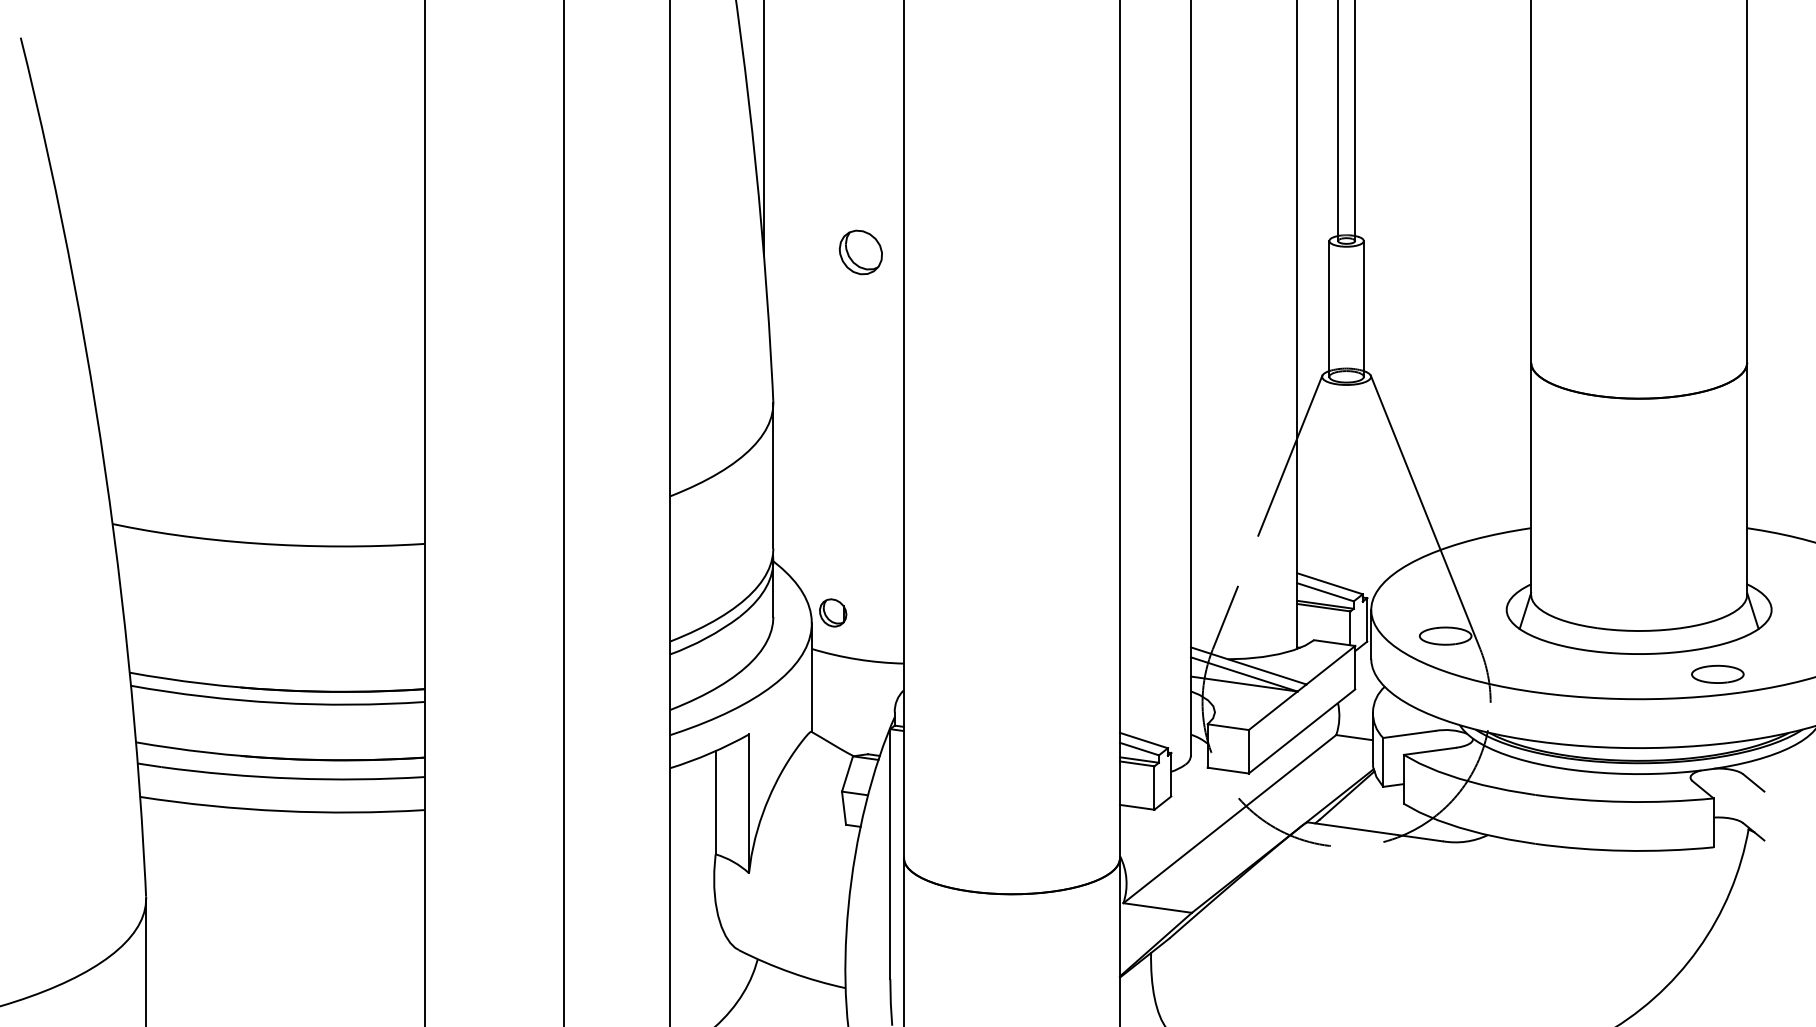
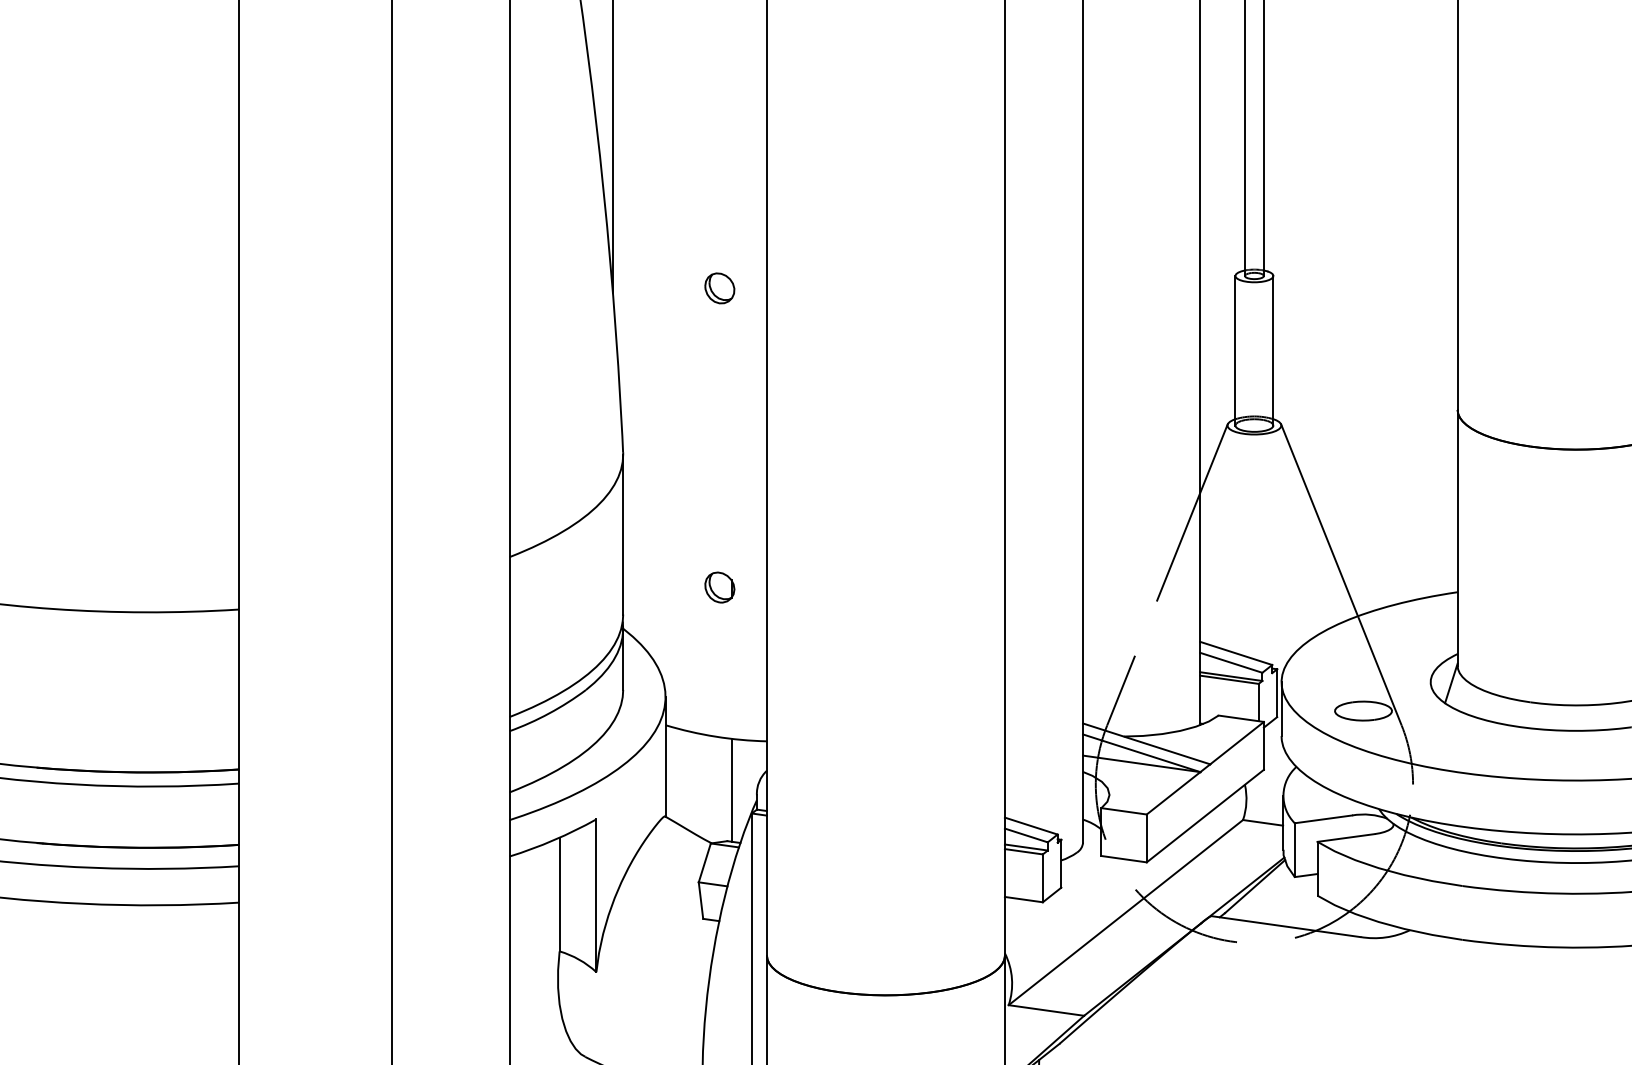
part: (861, 251) -> (720, 287), size x0.62
part: (833, 612) -> (720, 587), moved
line: (871, 707) -> (731, 789), added

